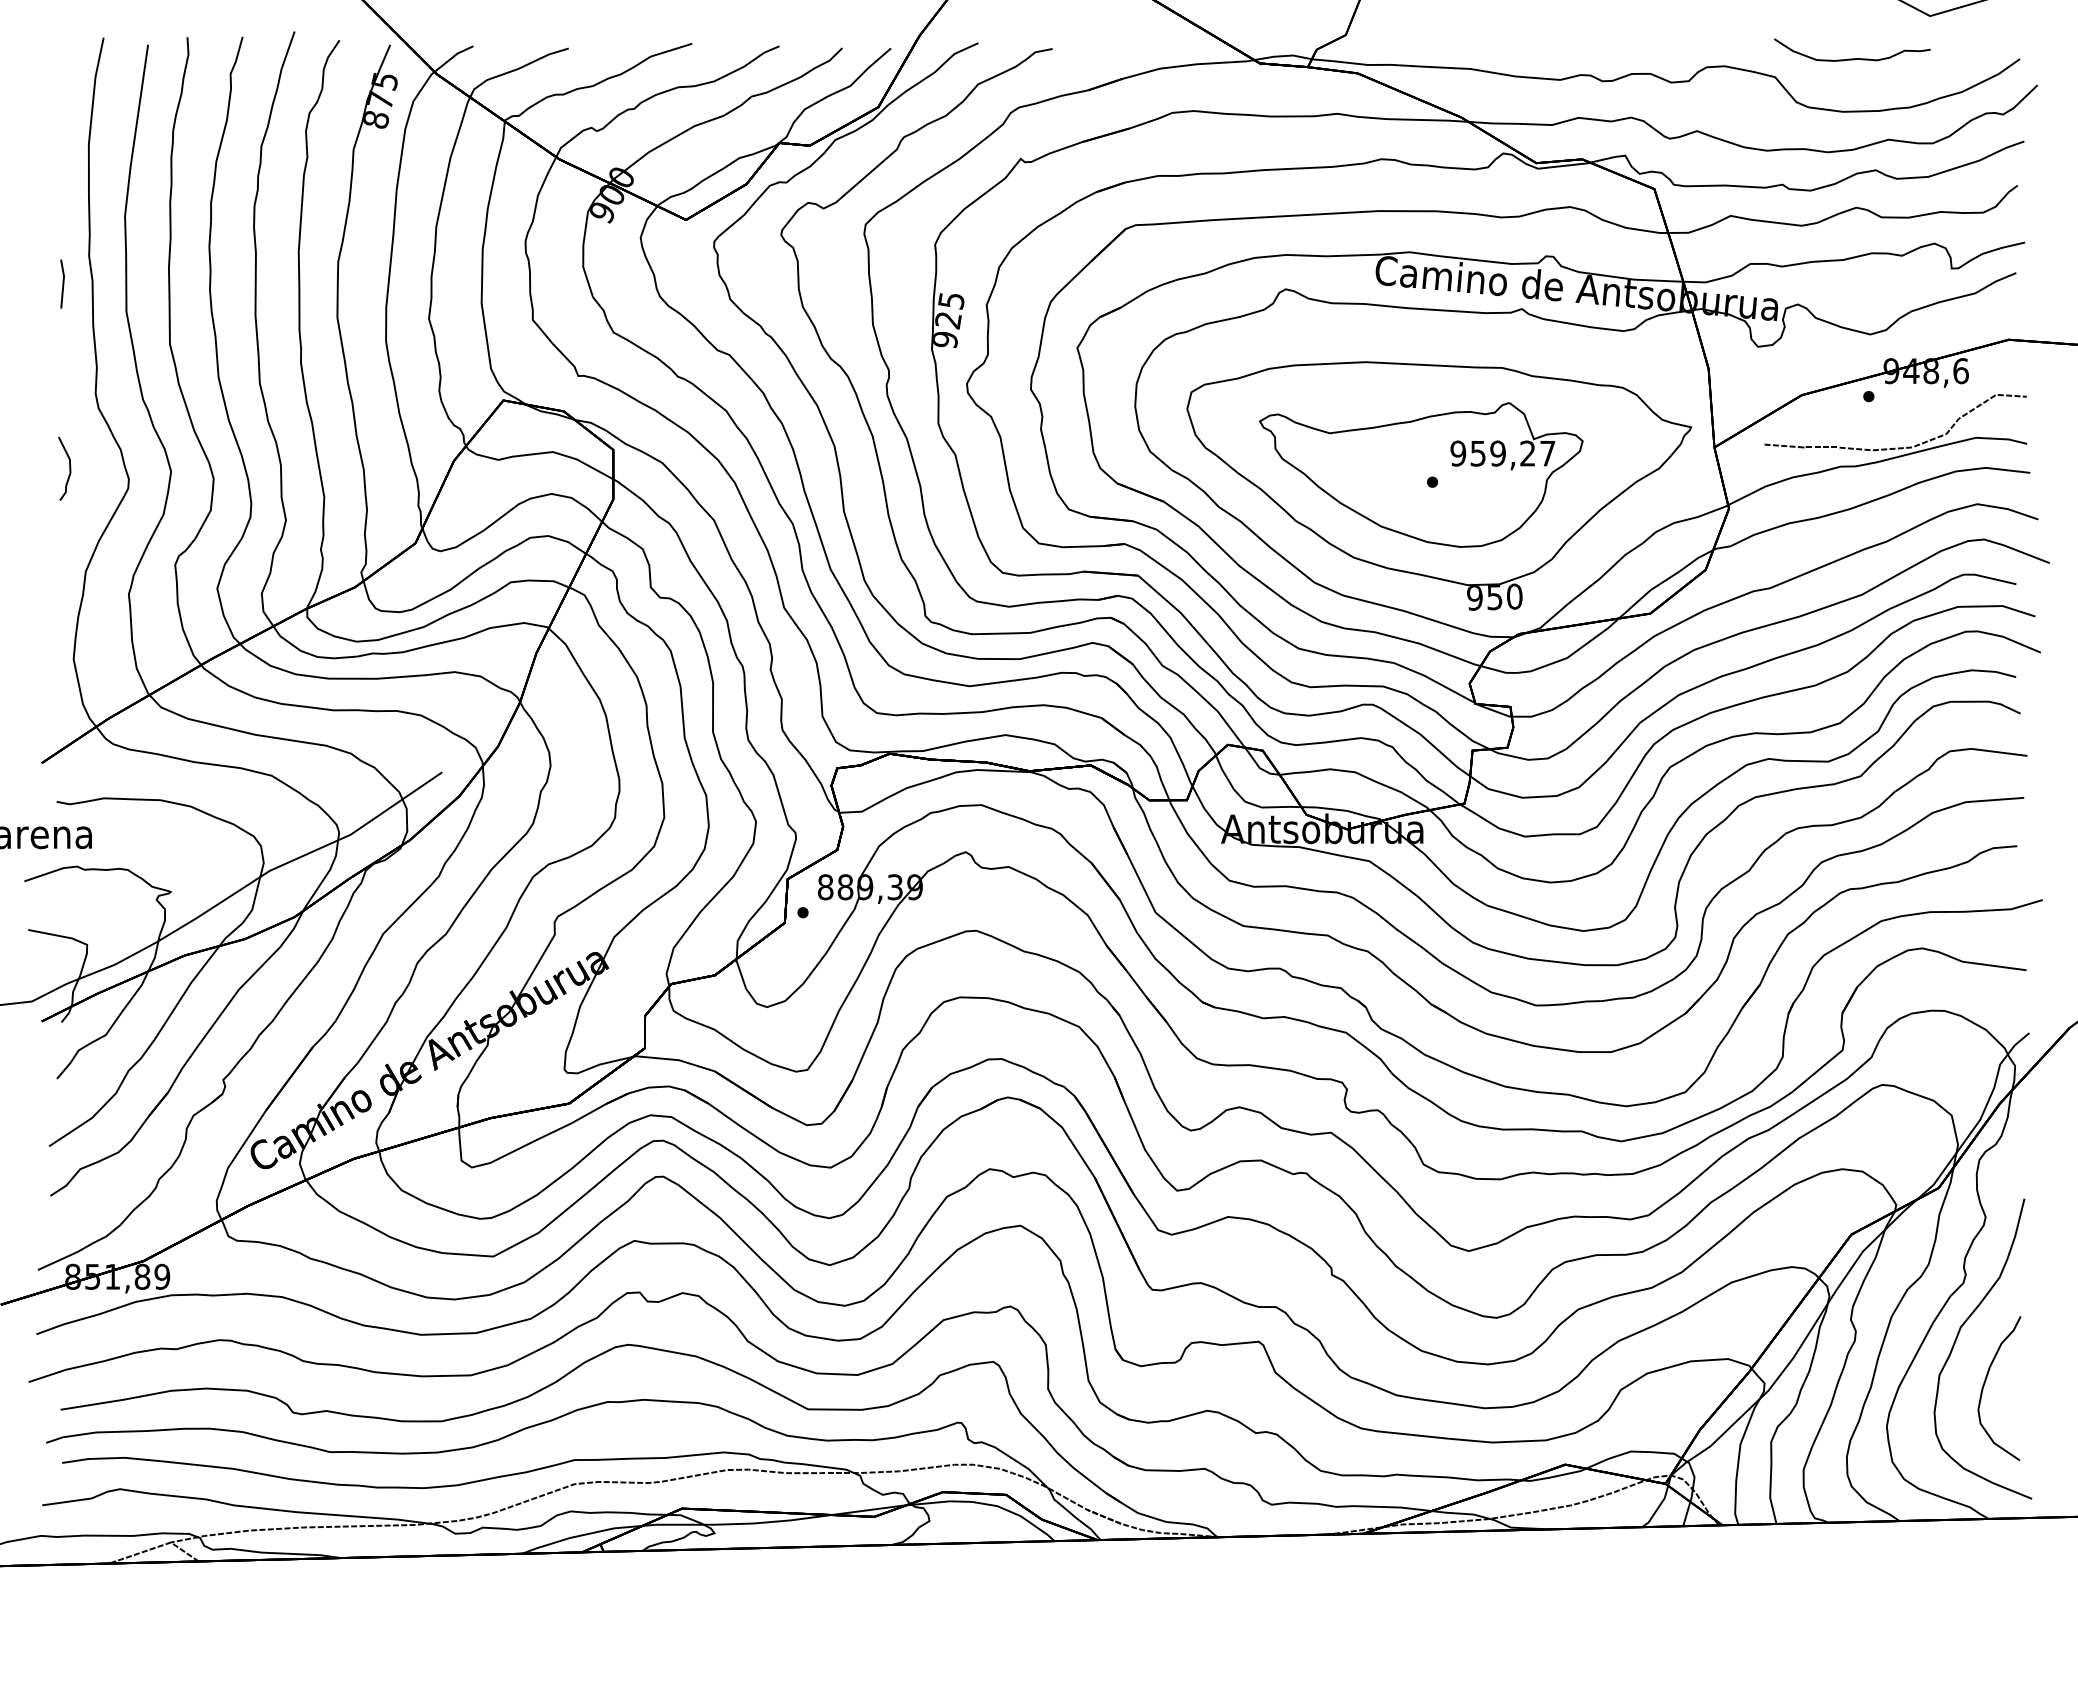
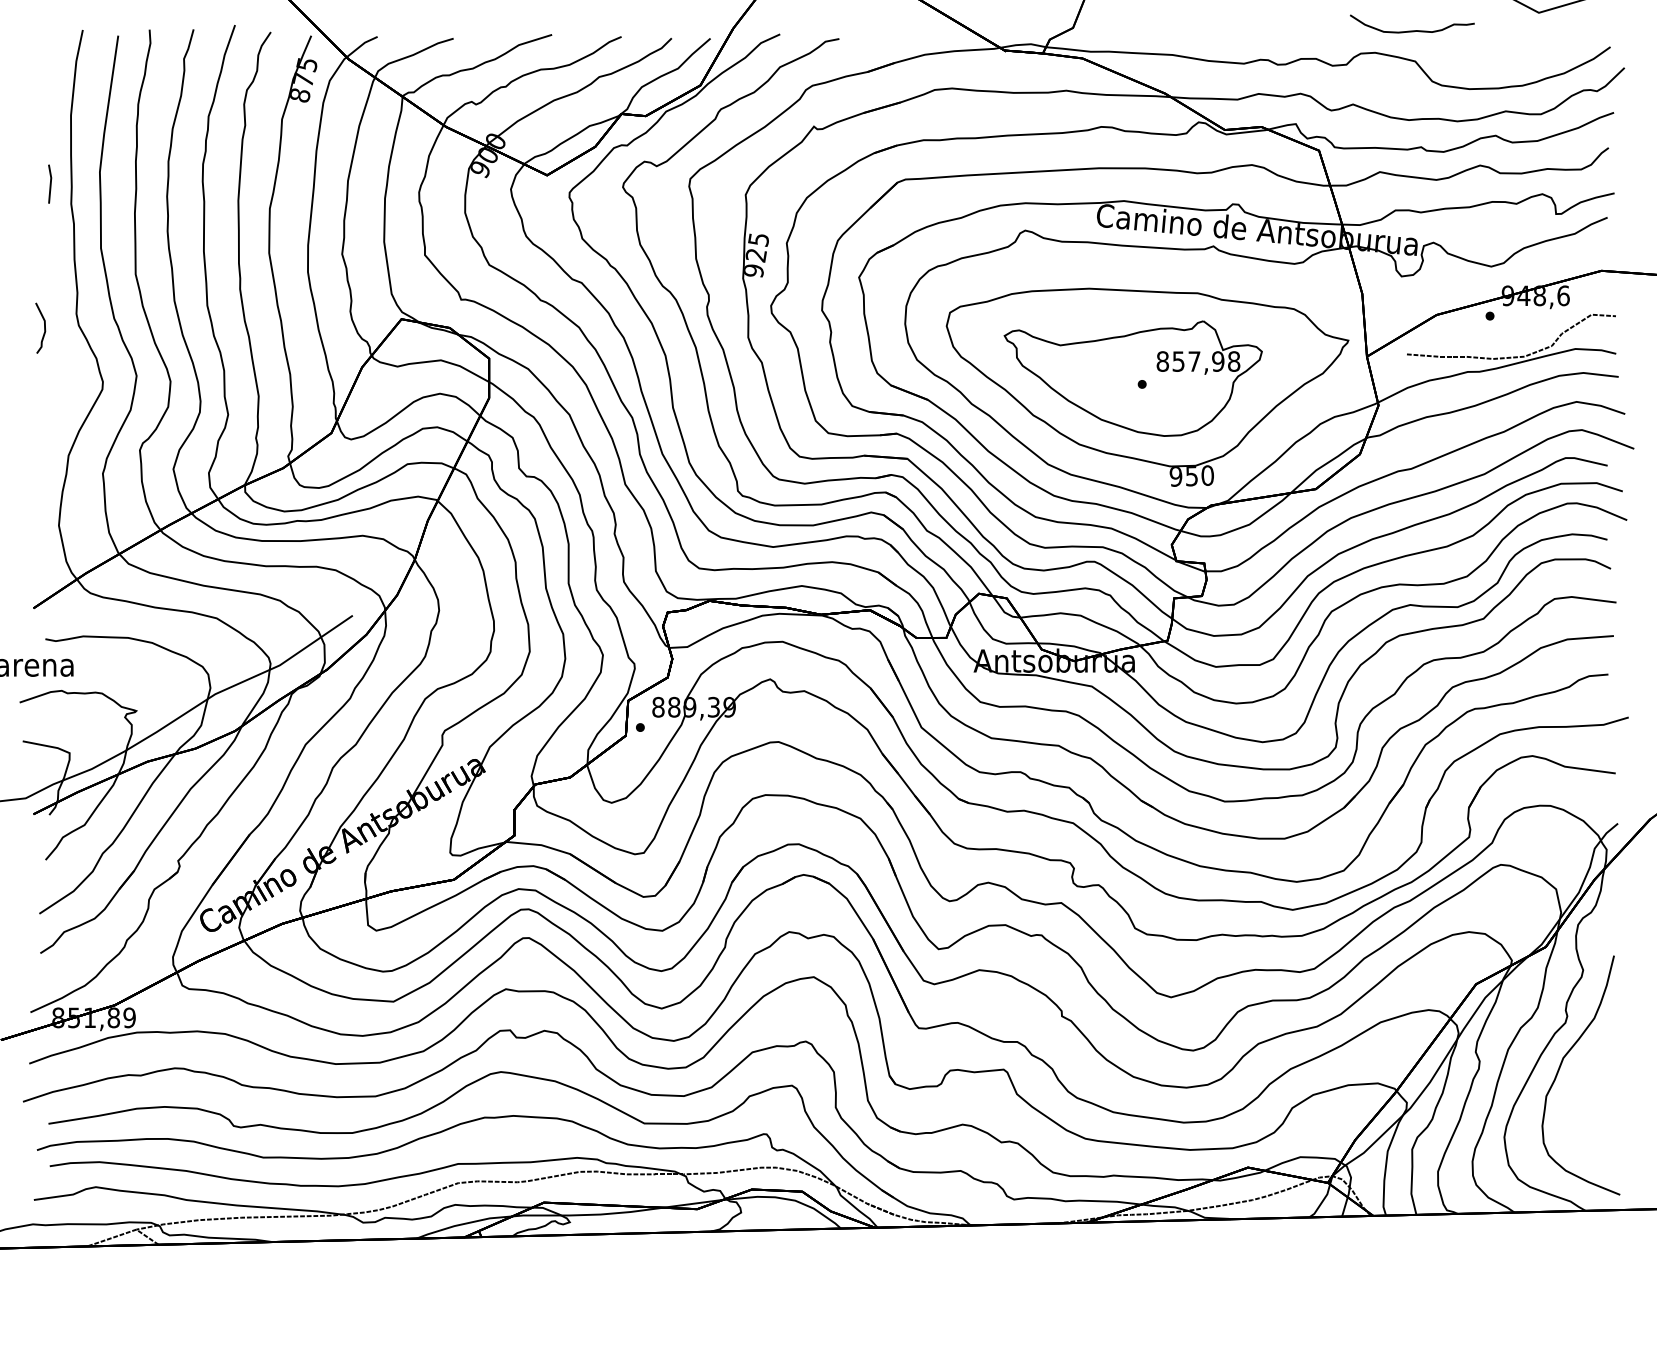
curve: (1852, 58) -> (1412, 30), moved
line: (62, 283) -> (50, 183), moved
text: (1502, 453) -> (1198, 361), 959,27 -> 857,98
curve: (69, 468) -> (44, 328), moved
curve: (1985, 1383) -> (1583, 1102), removed

